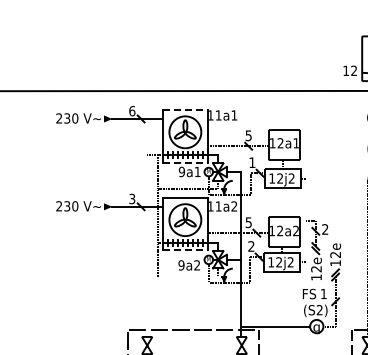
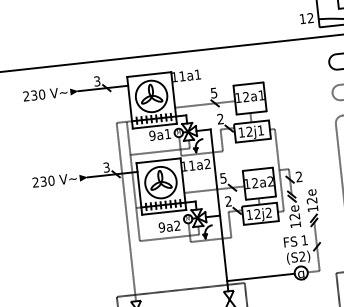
line: (185, 110) -> (149, 75), dashed -> solid
text: (132, 111) -> (97, 81), 6 -> 3
line: (185, 162) -> (154, 126), dashed -> solid
text: (252, 162) -> (220, 118), 1 -> 2
text: (291, 178) -> (260, 130), 12j2 -> 12j1
line: (306, 220) -> (279, 170), added
line: (147, 245) -> (126, 211), added
line: (185, 250) -> (164, 212), dashed -> solid
line: (187, 276) -> (169, 237), added

